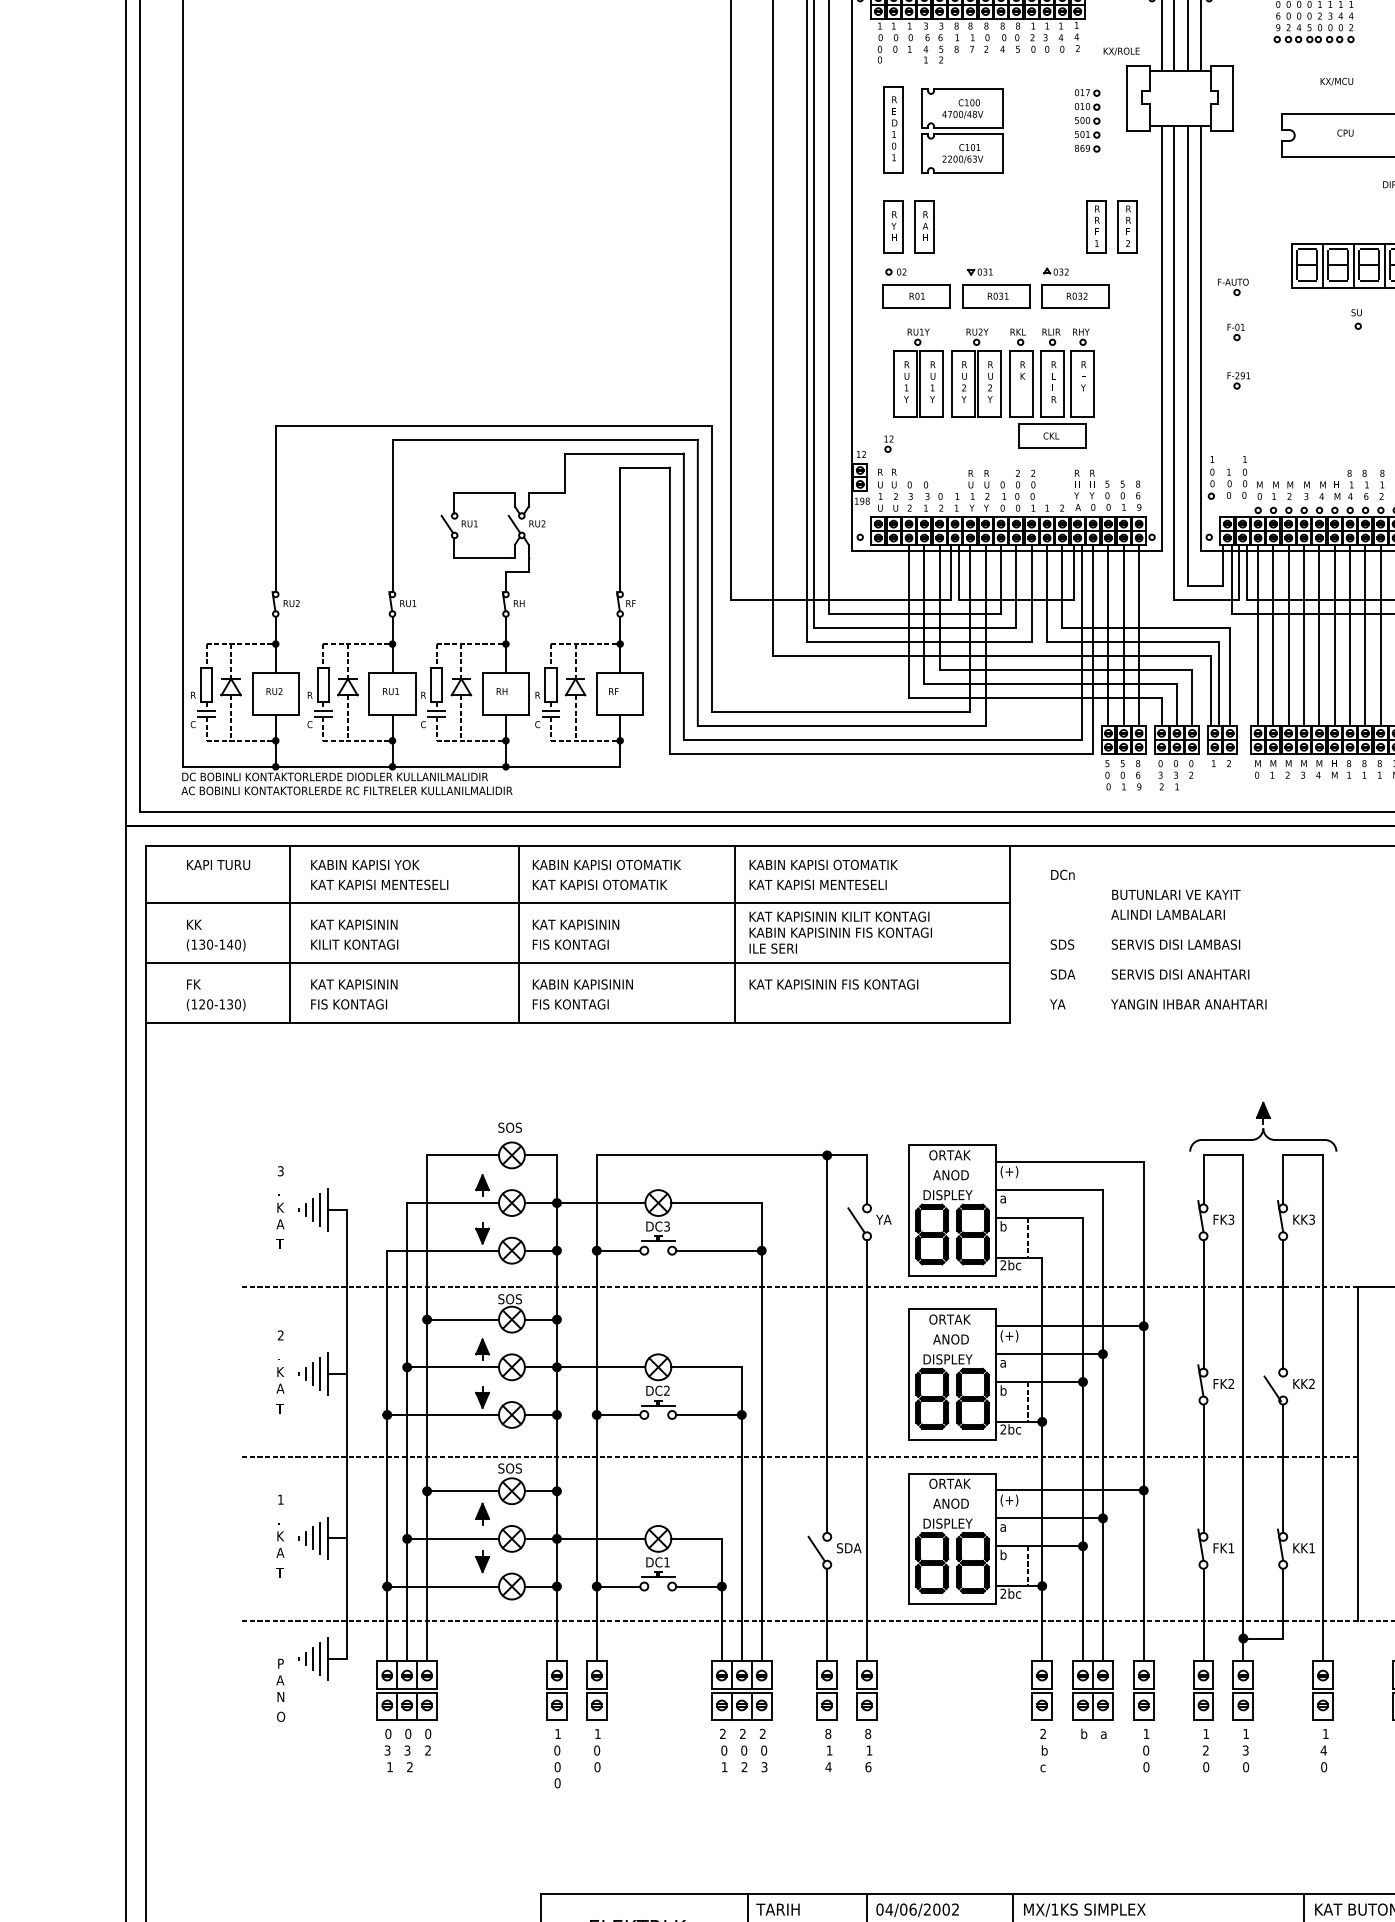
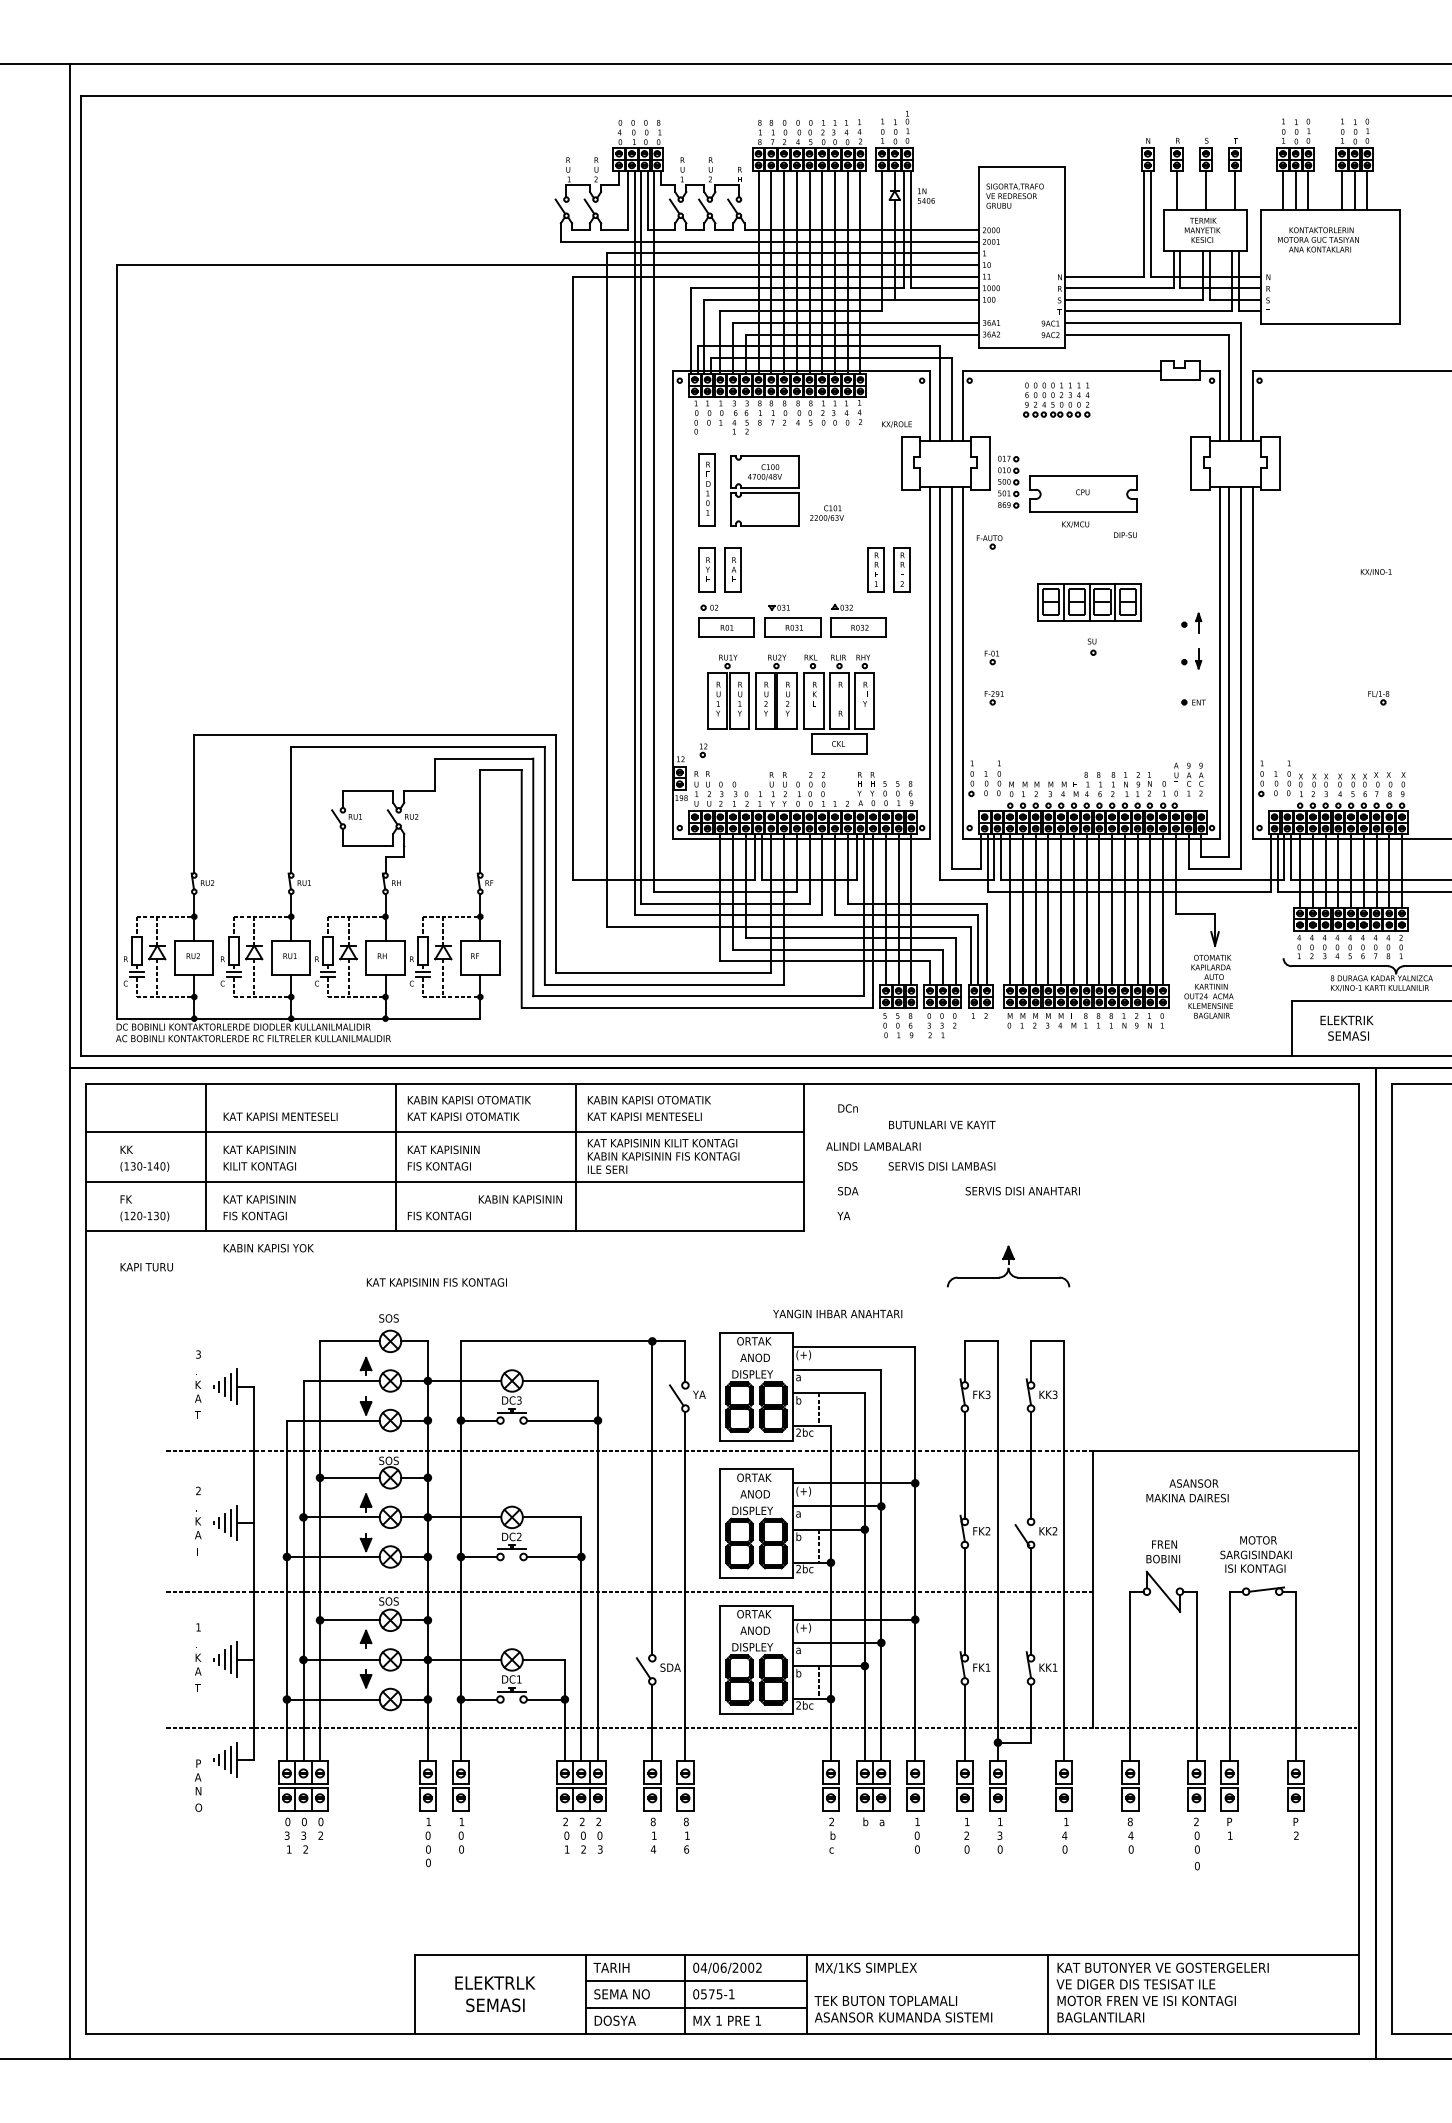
text: (1336, 81) -> (1075, 524), moved
part: (1087, 120) -> (1008, 481), moved
text: (962, 153) -> (826, 513), moved
part: (1233, 287) -> (989, 542), moved
text: (218, 865) -> (146, 1267), moved
text: (365, 865) -> (268, 1248), moved
text: (1168, 914) -> (873, 1146), moved
text: (1180, 974) -> (1022, 1191), moved
text: (581, 984) -> (519, 1199), moved
text: (833, 984) -> (436, 1282), moved
text: (1188, 1003) -> (837, 1313), moved
part: (1263, 1126) -> (1008, 1266), moved

